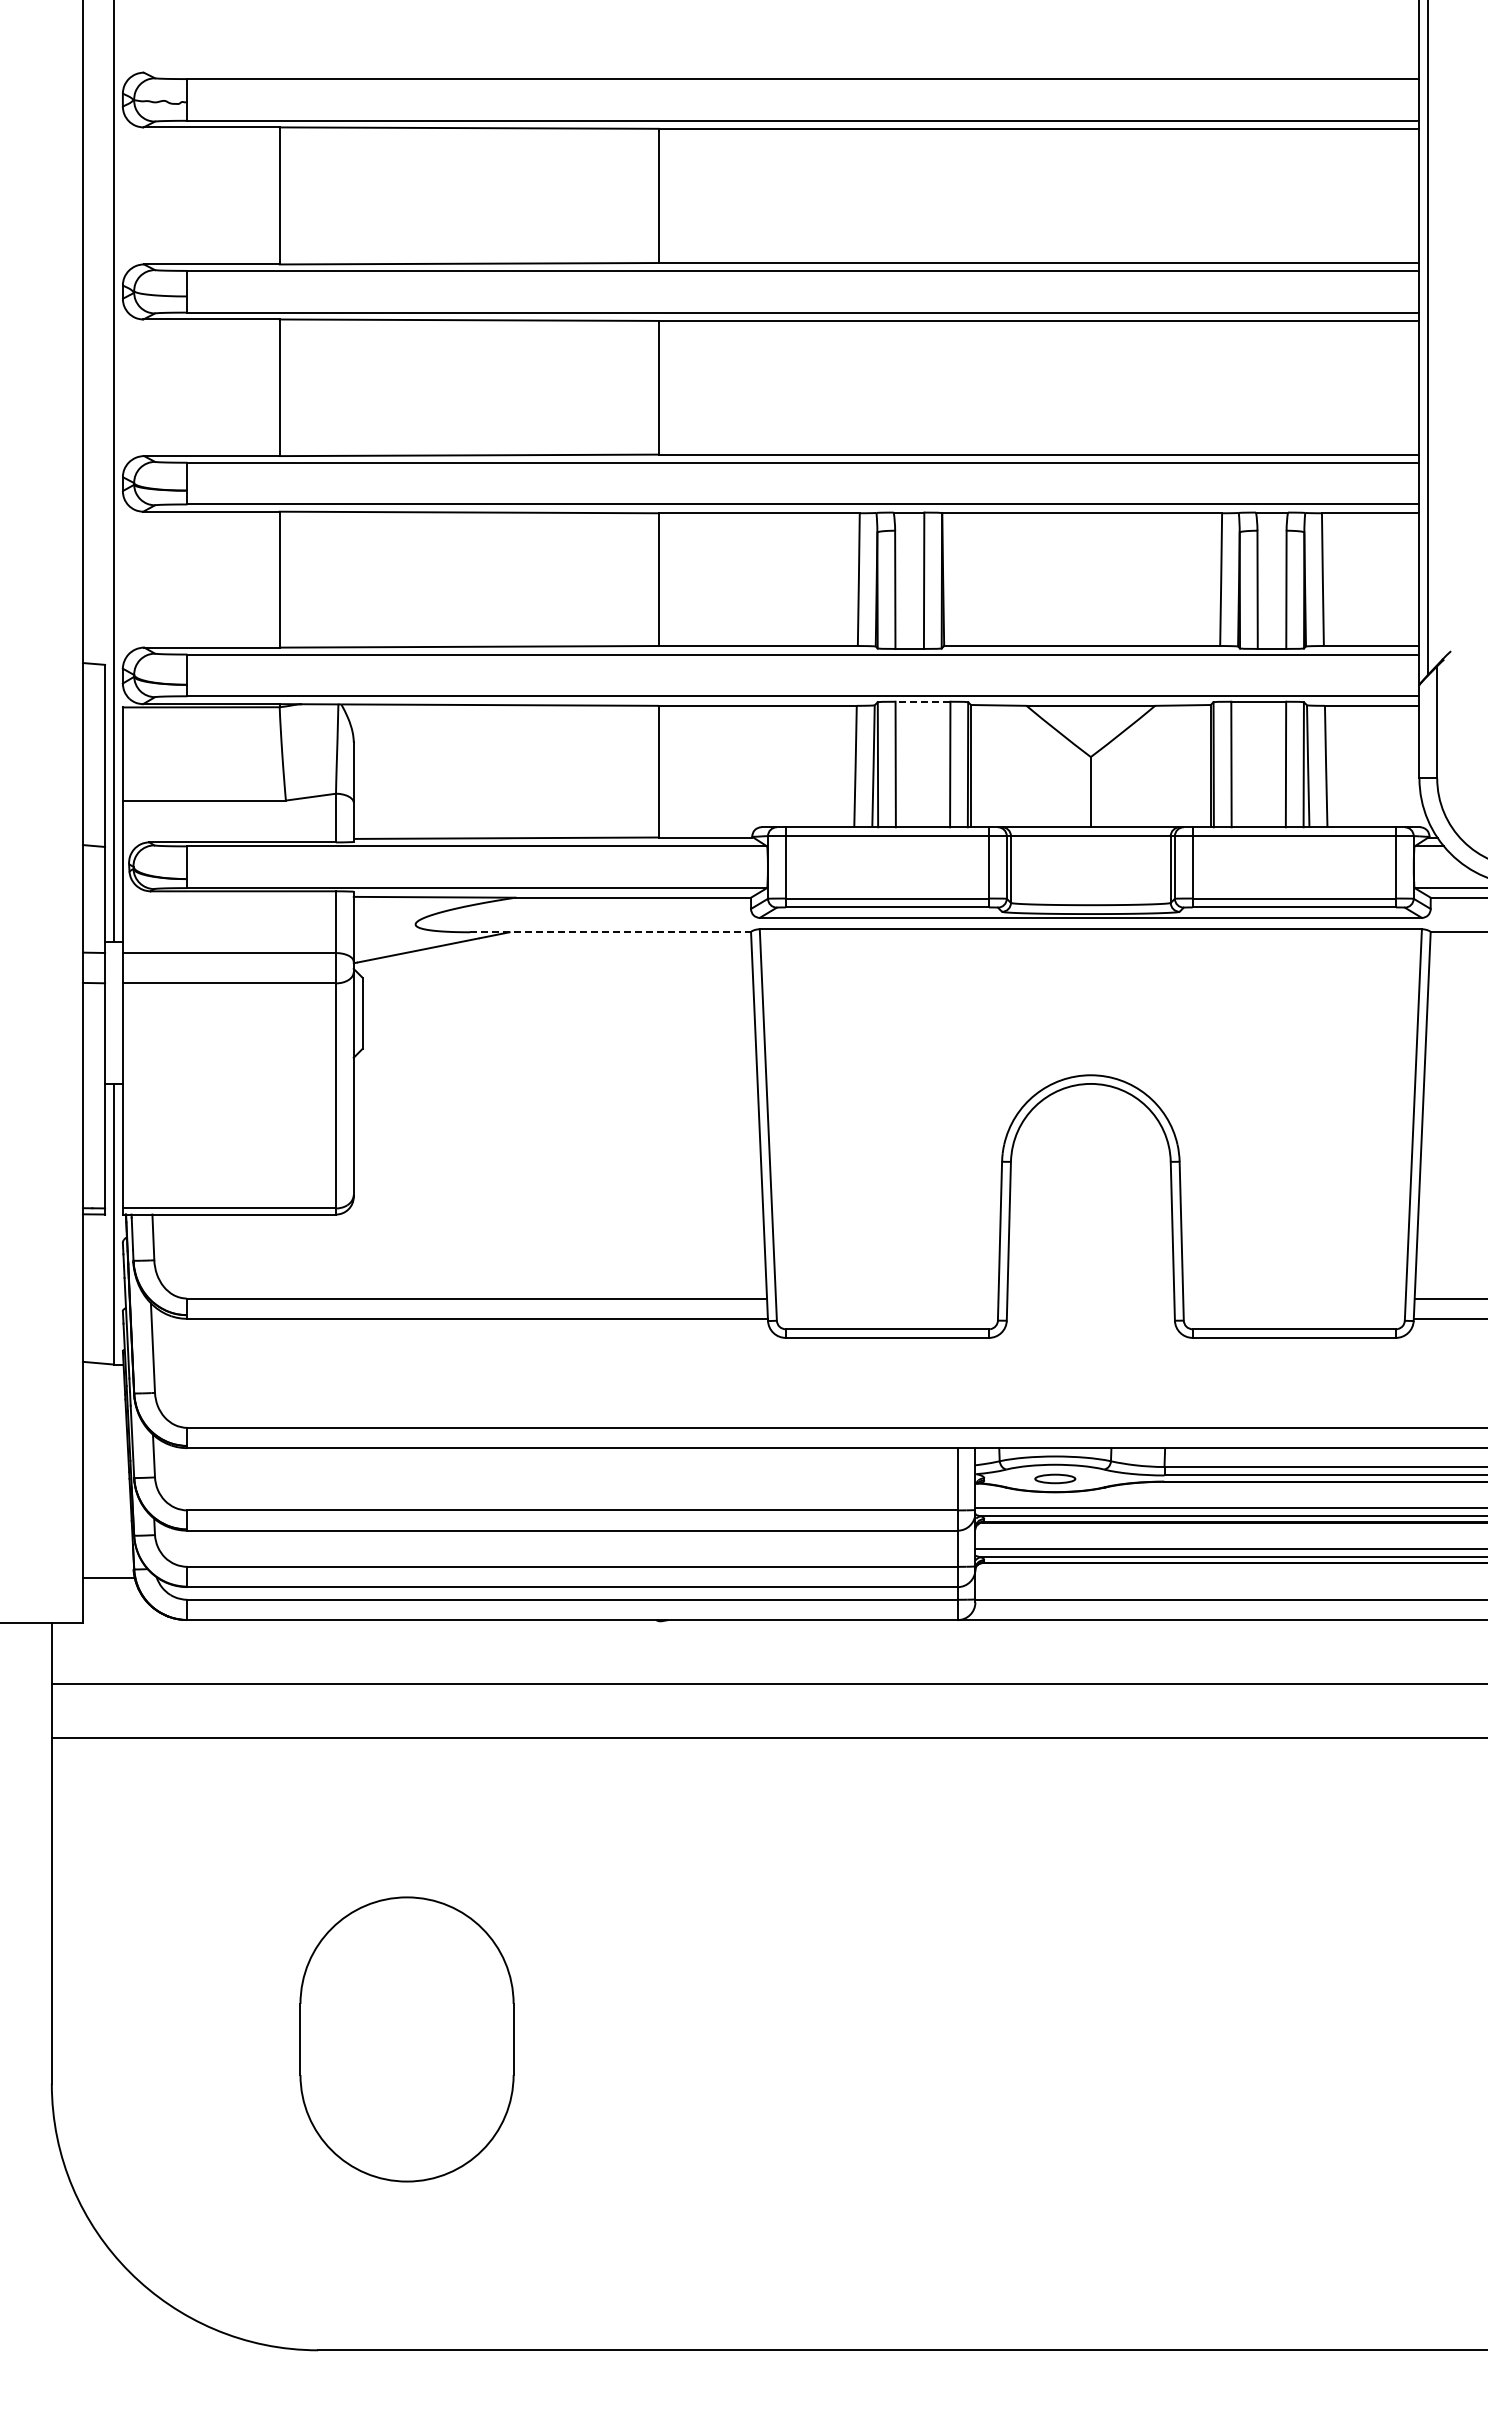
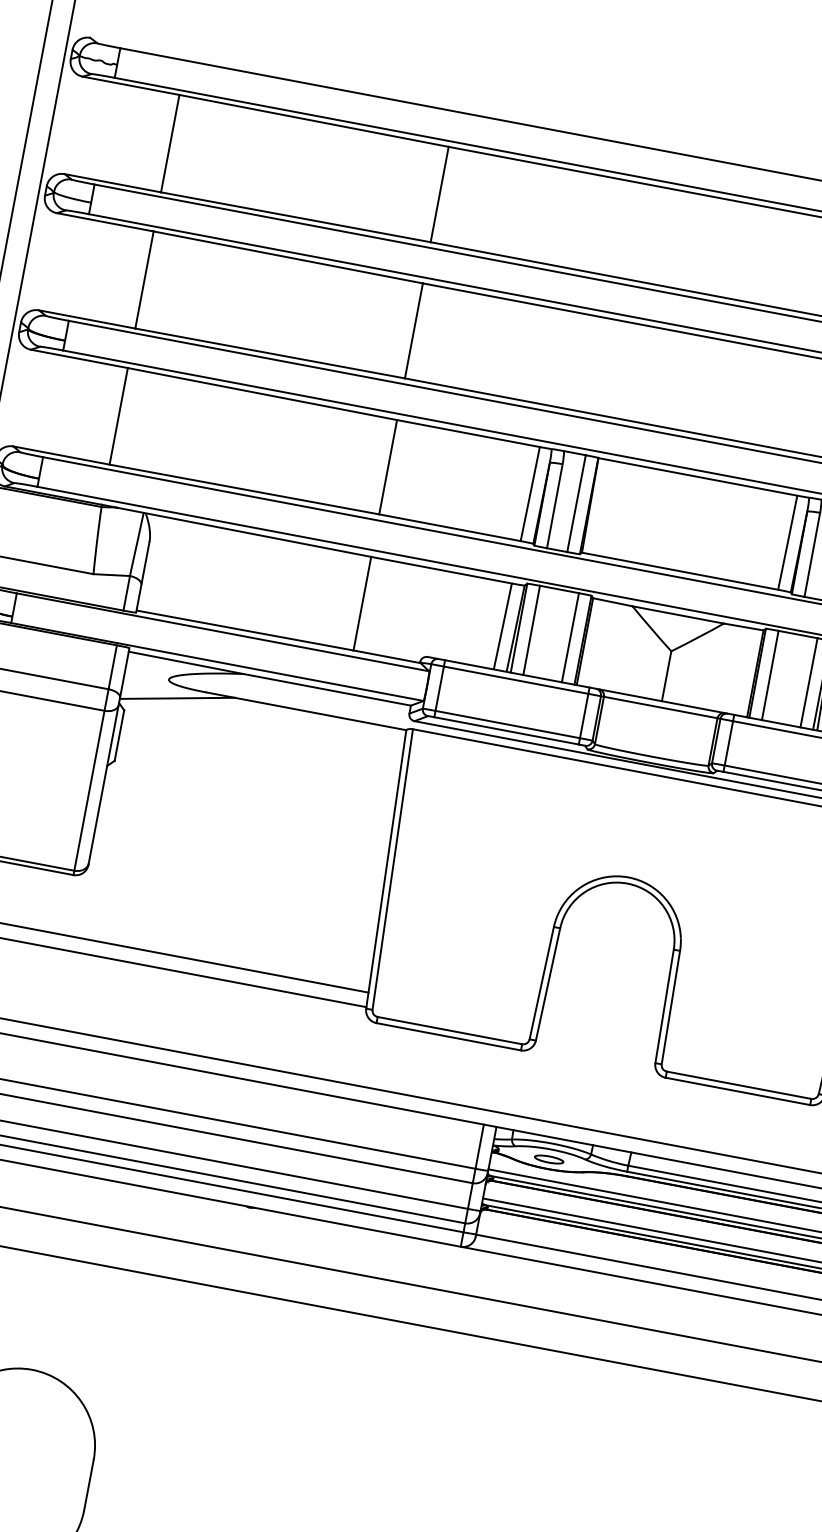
line: (922, 701) -> (559, 589), dashed -> solid
line: (611, 932) -> (307, 711), dashed -> solid

